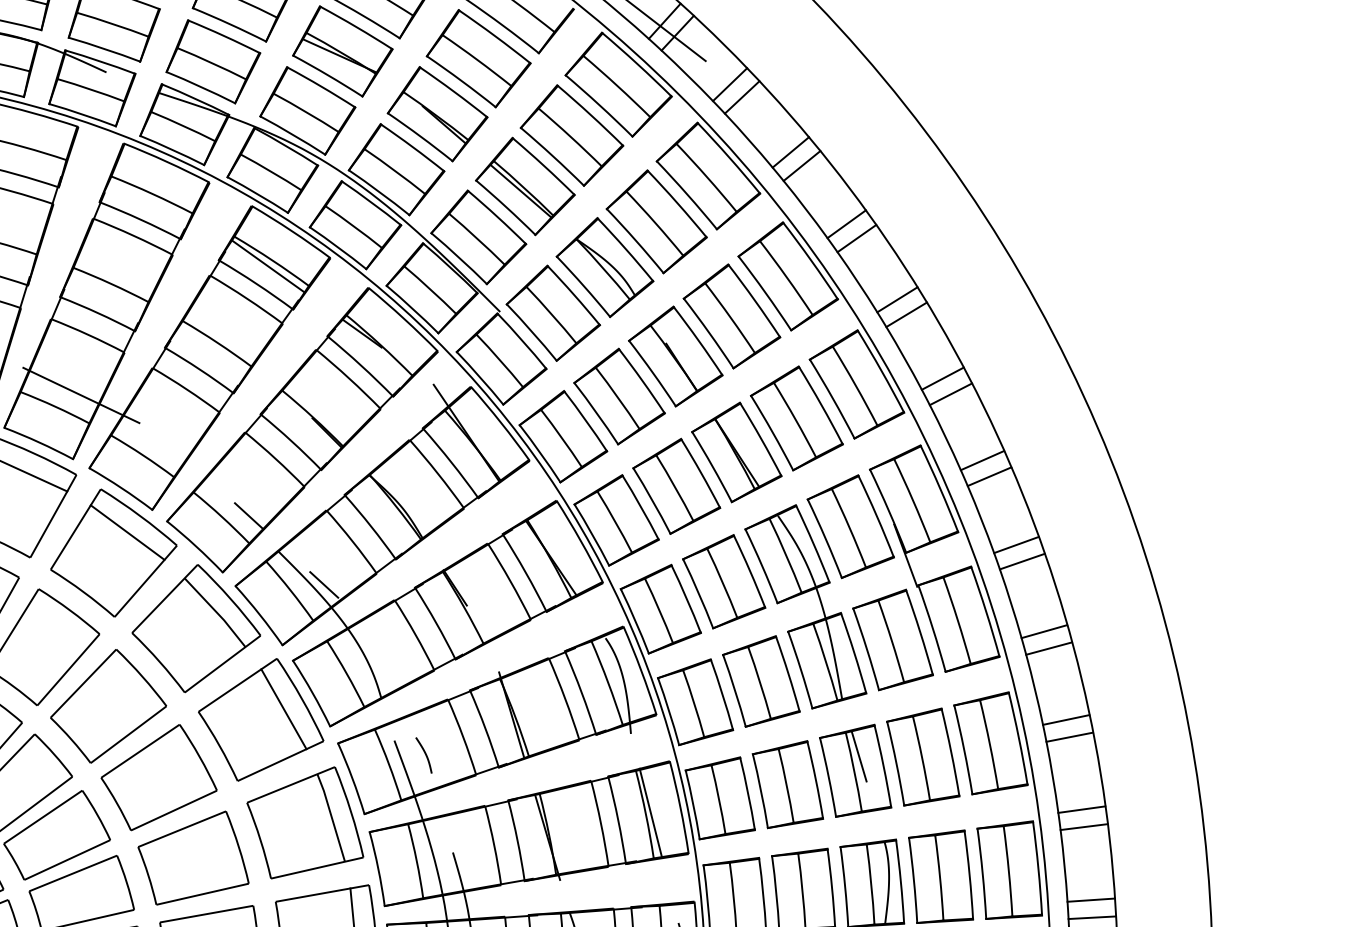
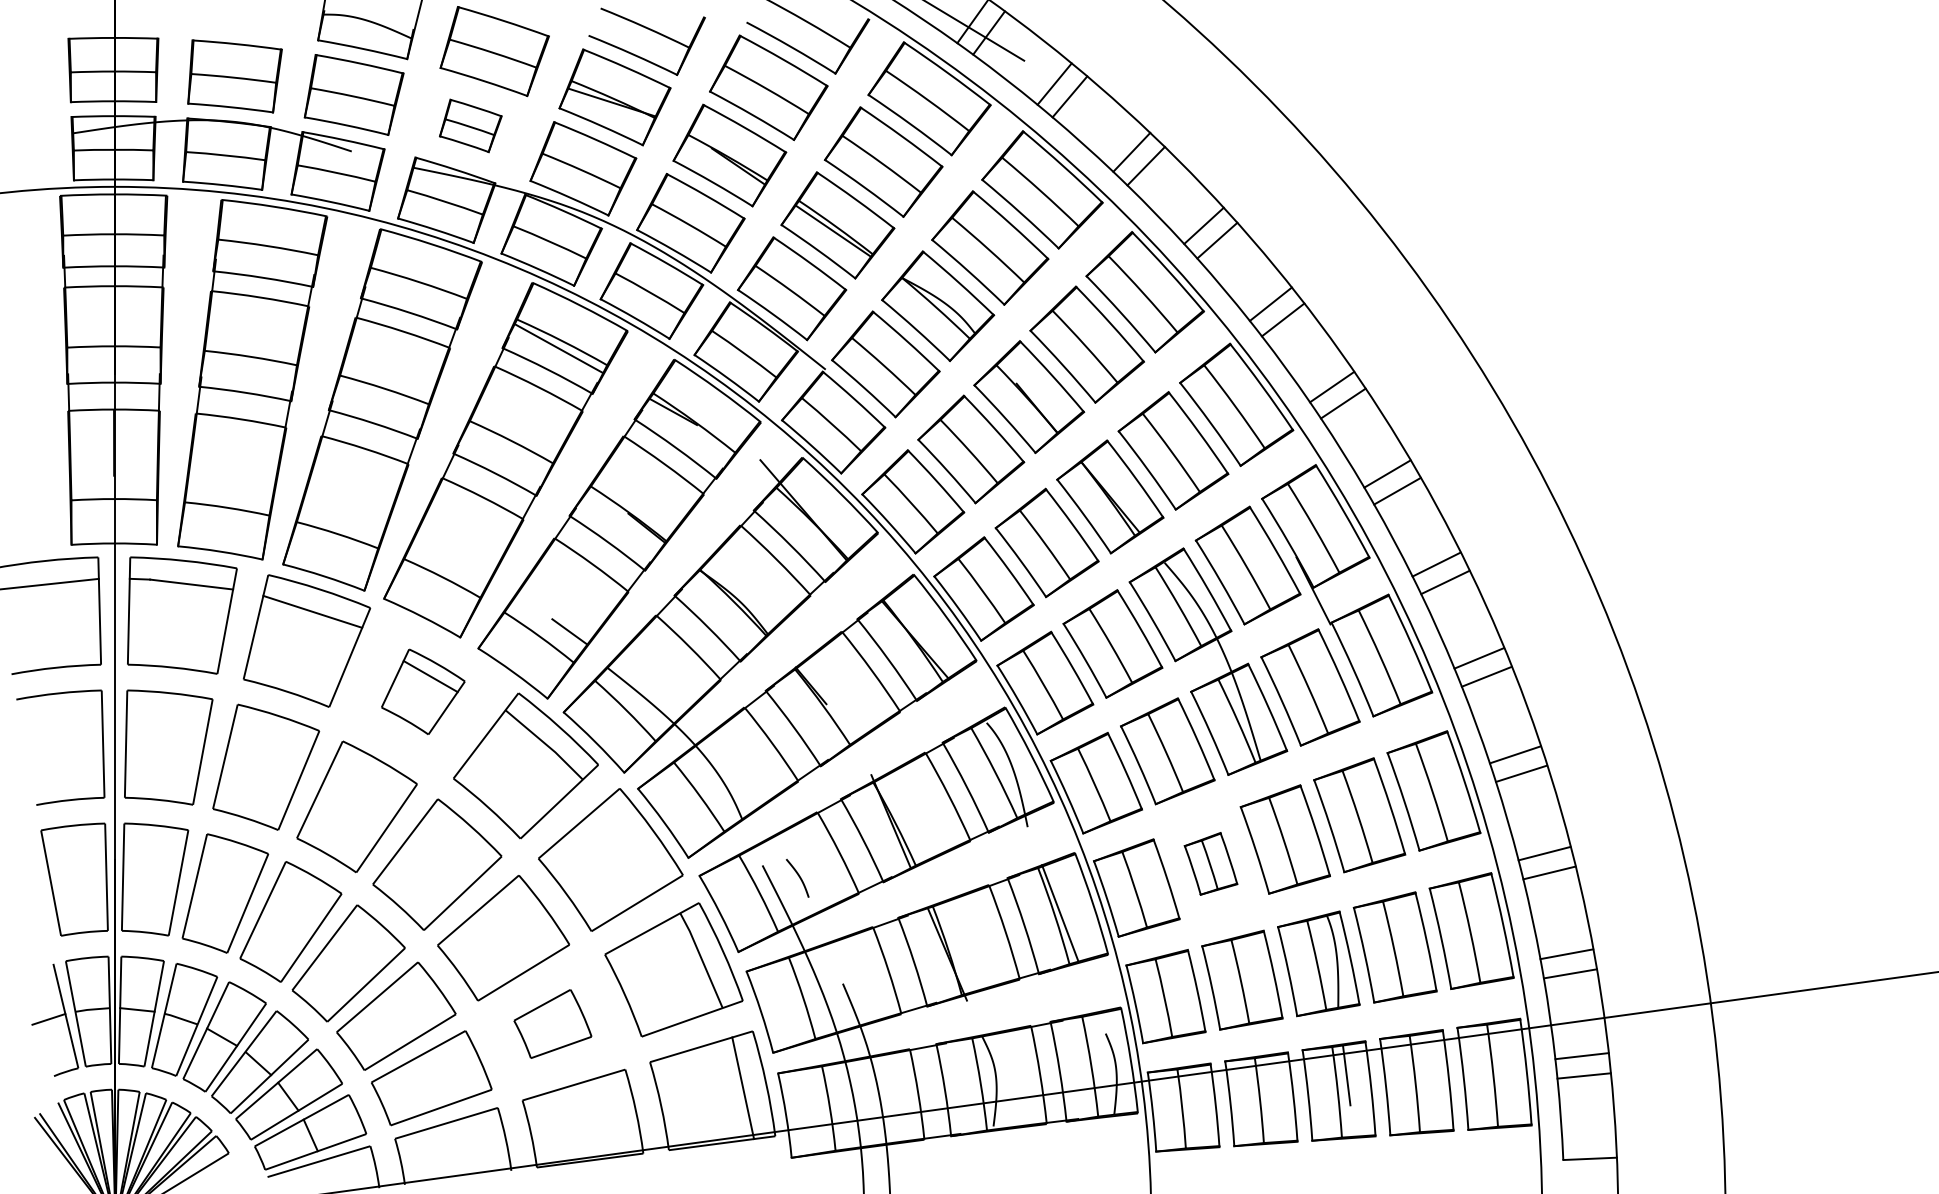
part: (213, 61) -> (470, 125), size x0.6
line: (81, 394) -> (365, 517), removed
part: (114, 553) -> (423, 691), size x0.6
line: (323, 584) -> (662, 699), removed
line: (283, 709) -> (633, 844), removed
line: (858, 756) -> (1286, 822), removed
part: (787, 784) -> (1210, 863), size x0.6
part: (194, 857) -> (552, 1023), size x0.6

